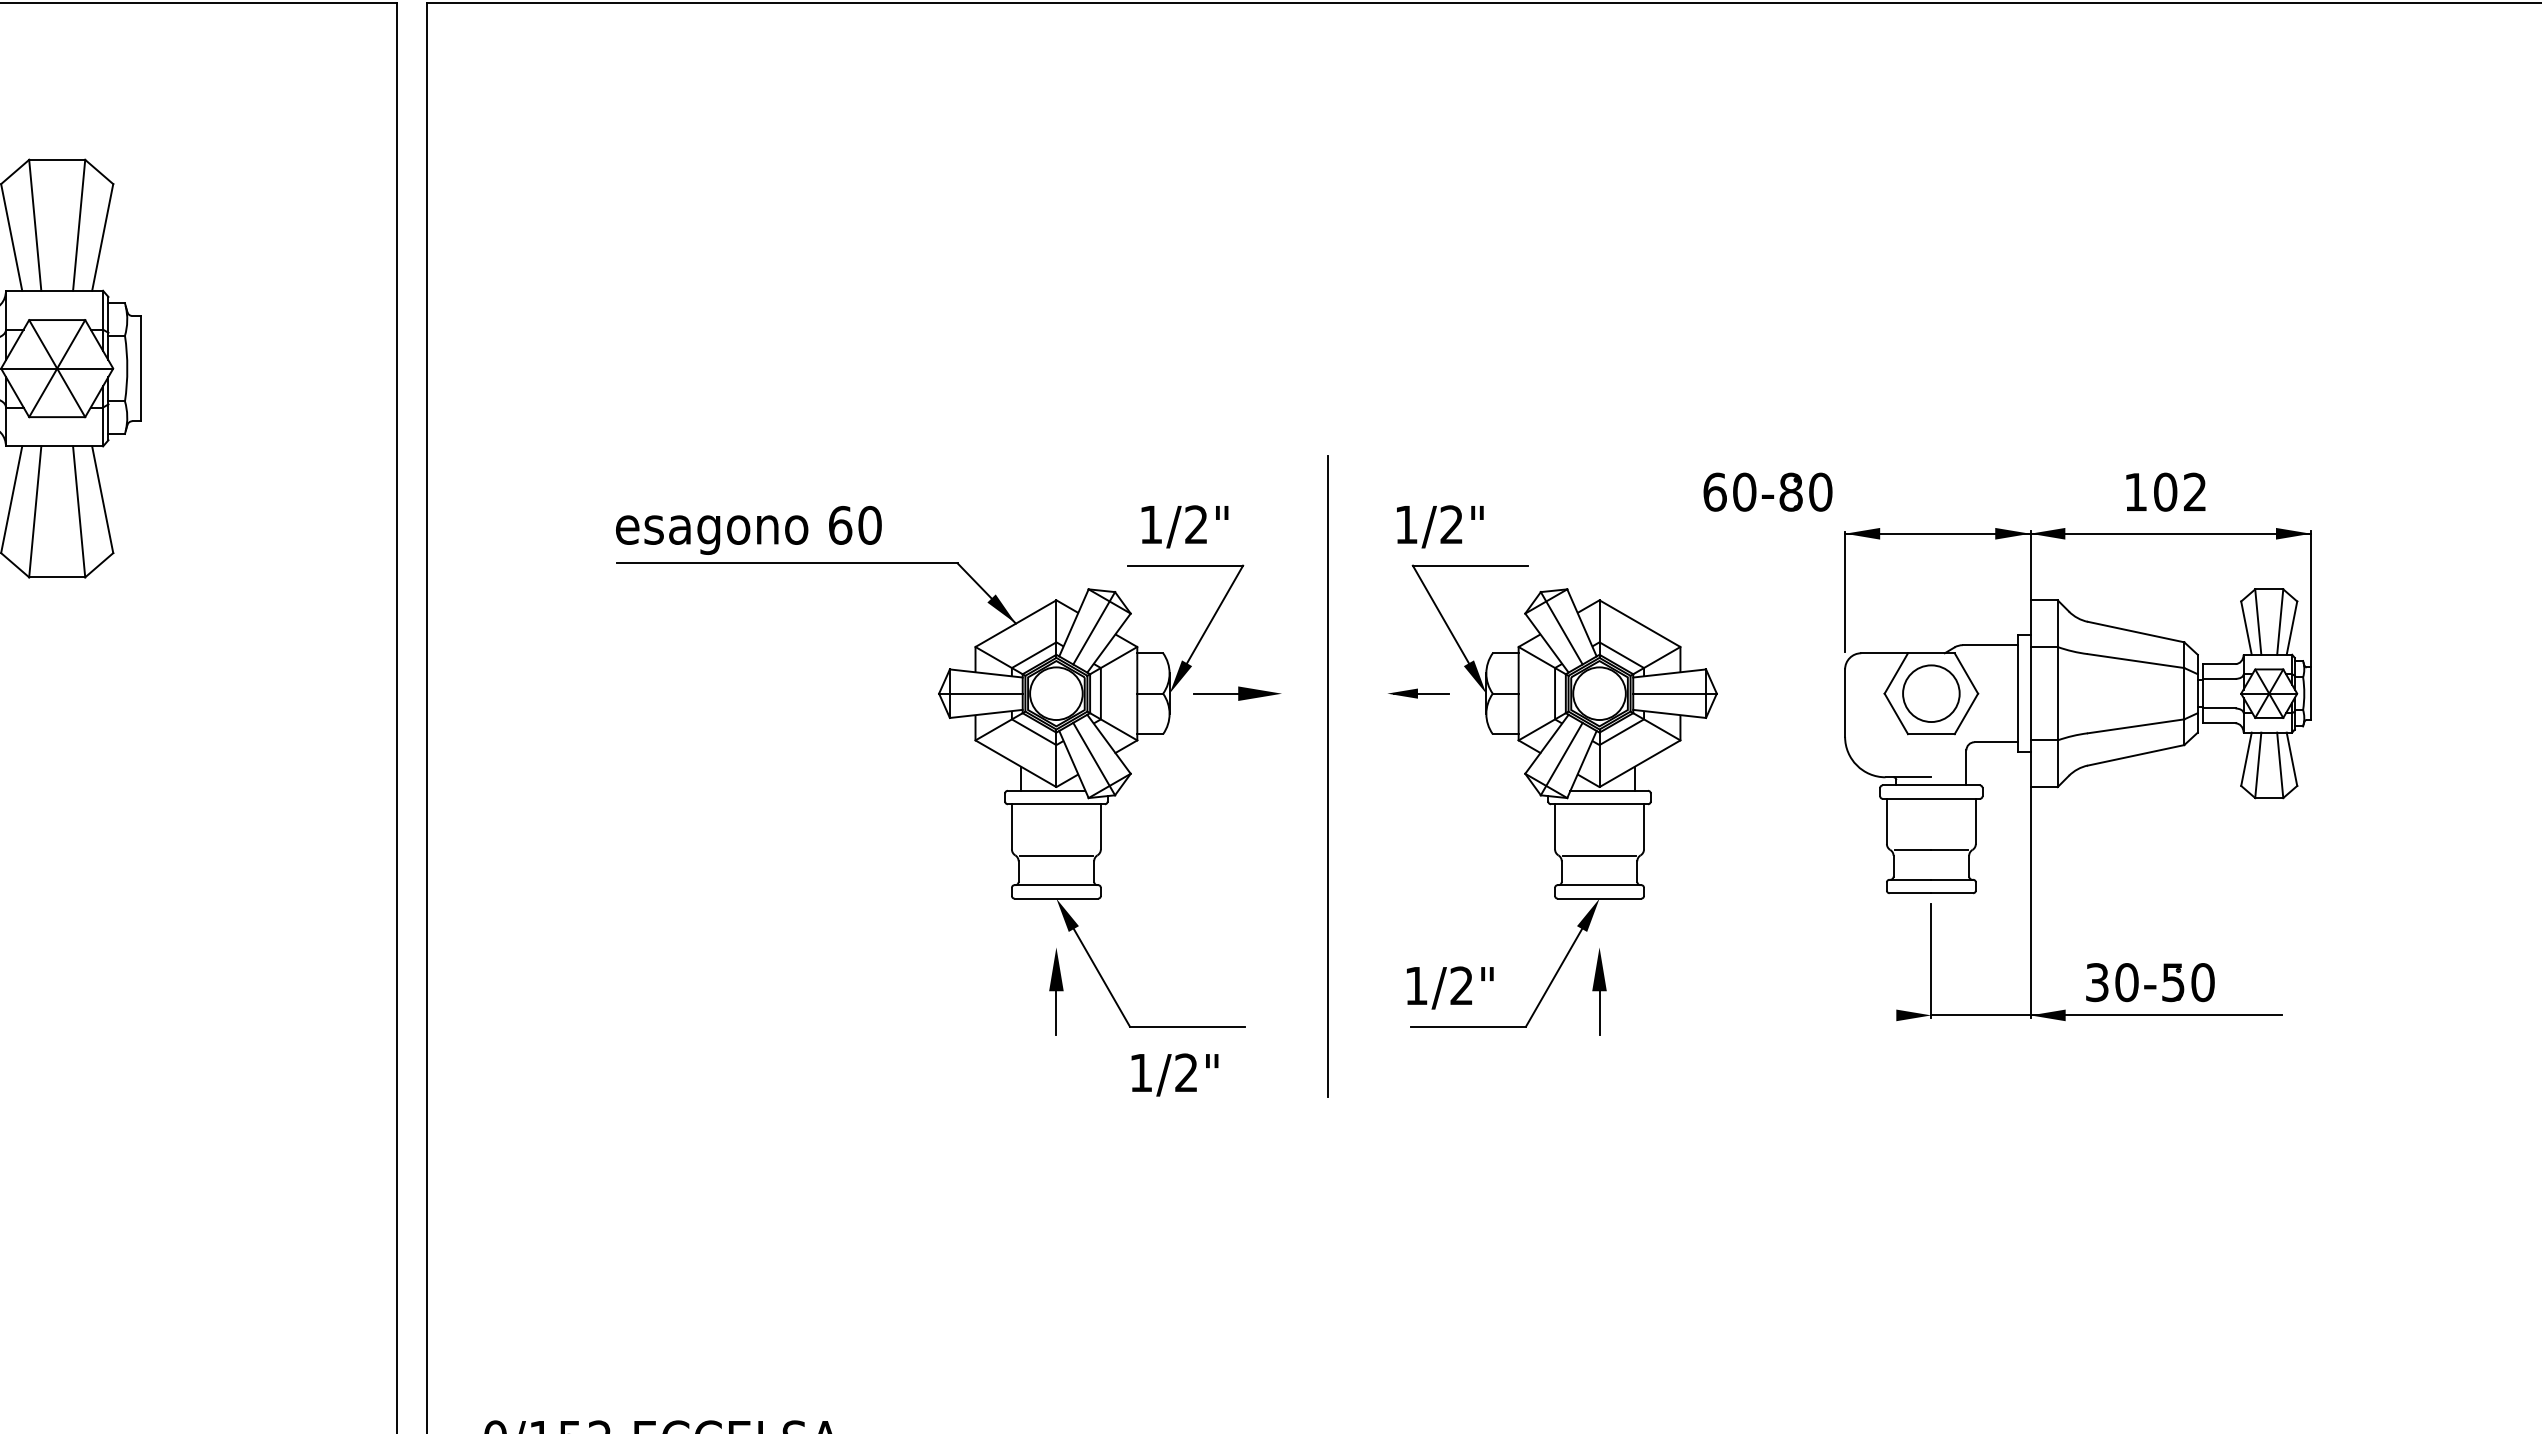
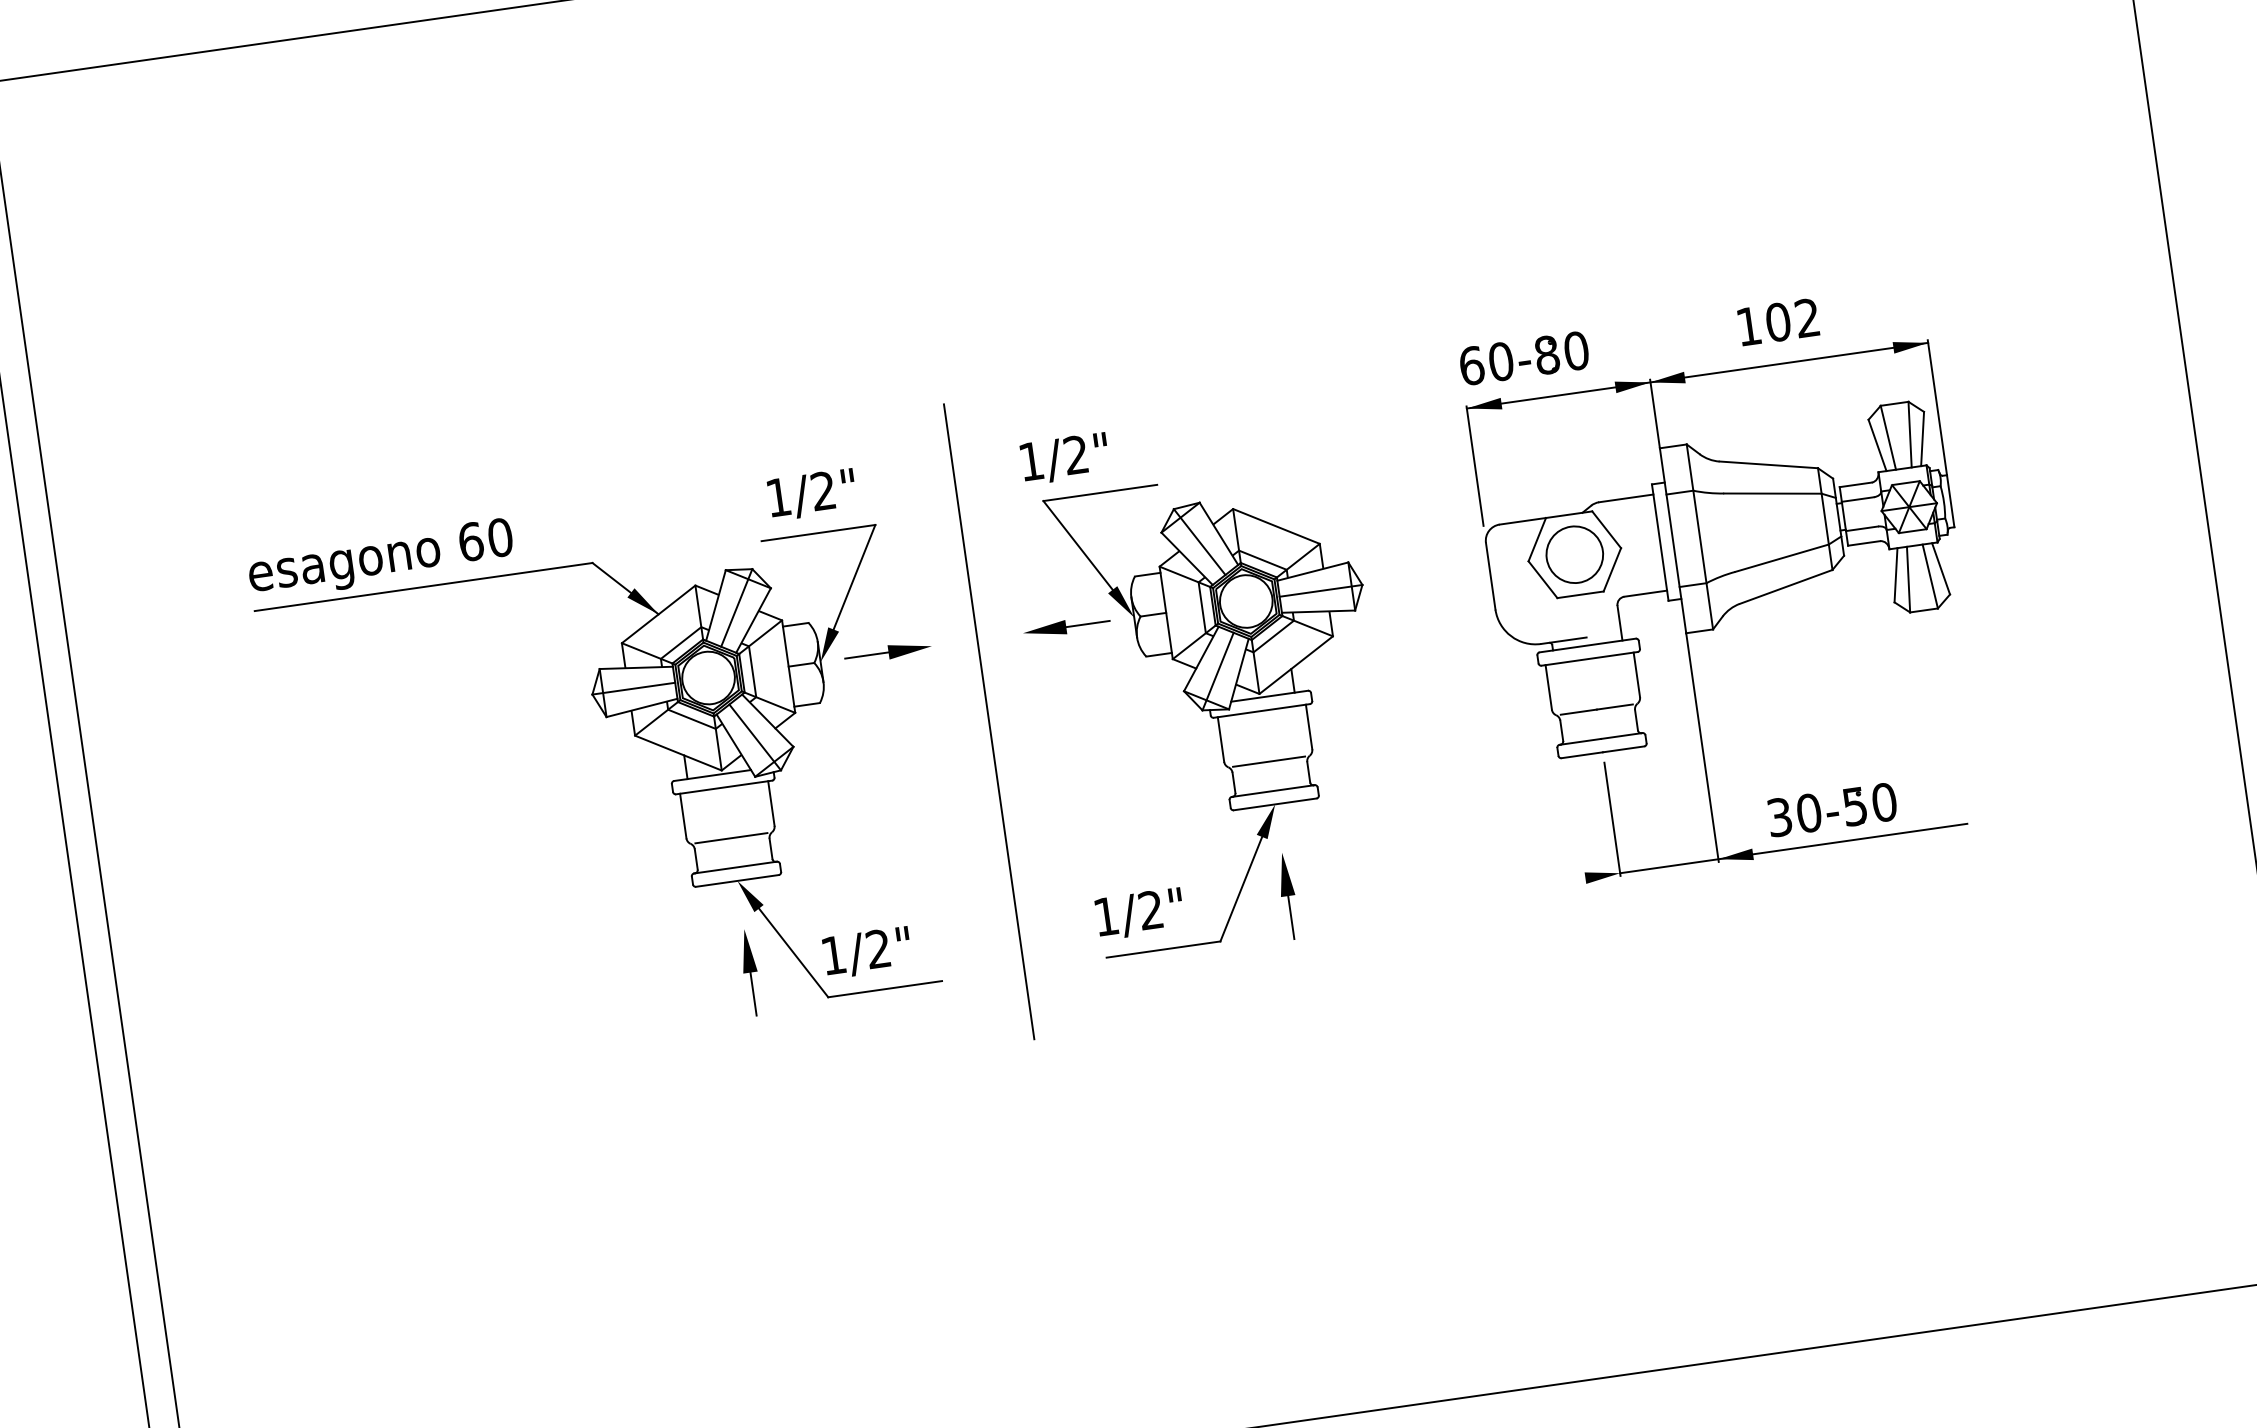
text: (1767, 491) -> (1523, 357), moved
part: (1418, 693) -> (1067, 626), size x1.43
text: (1174, 1074) -> (866, 952), moved

